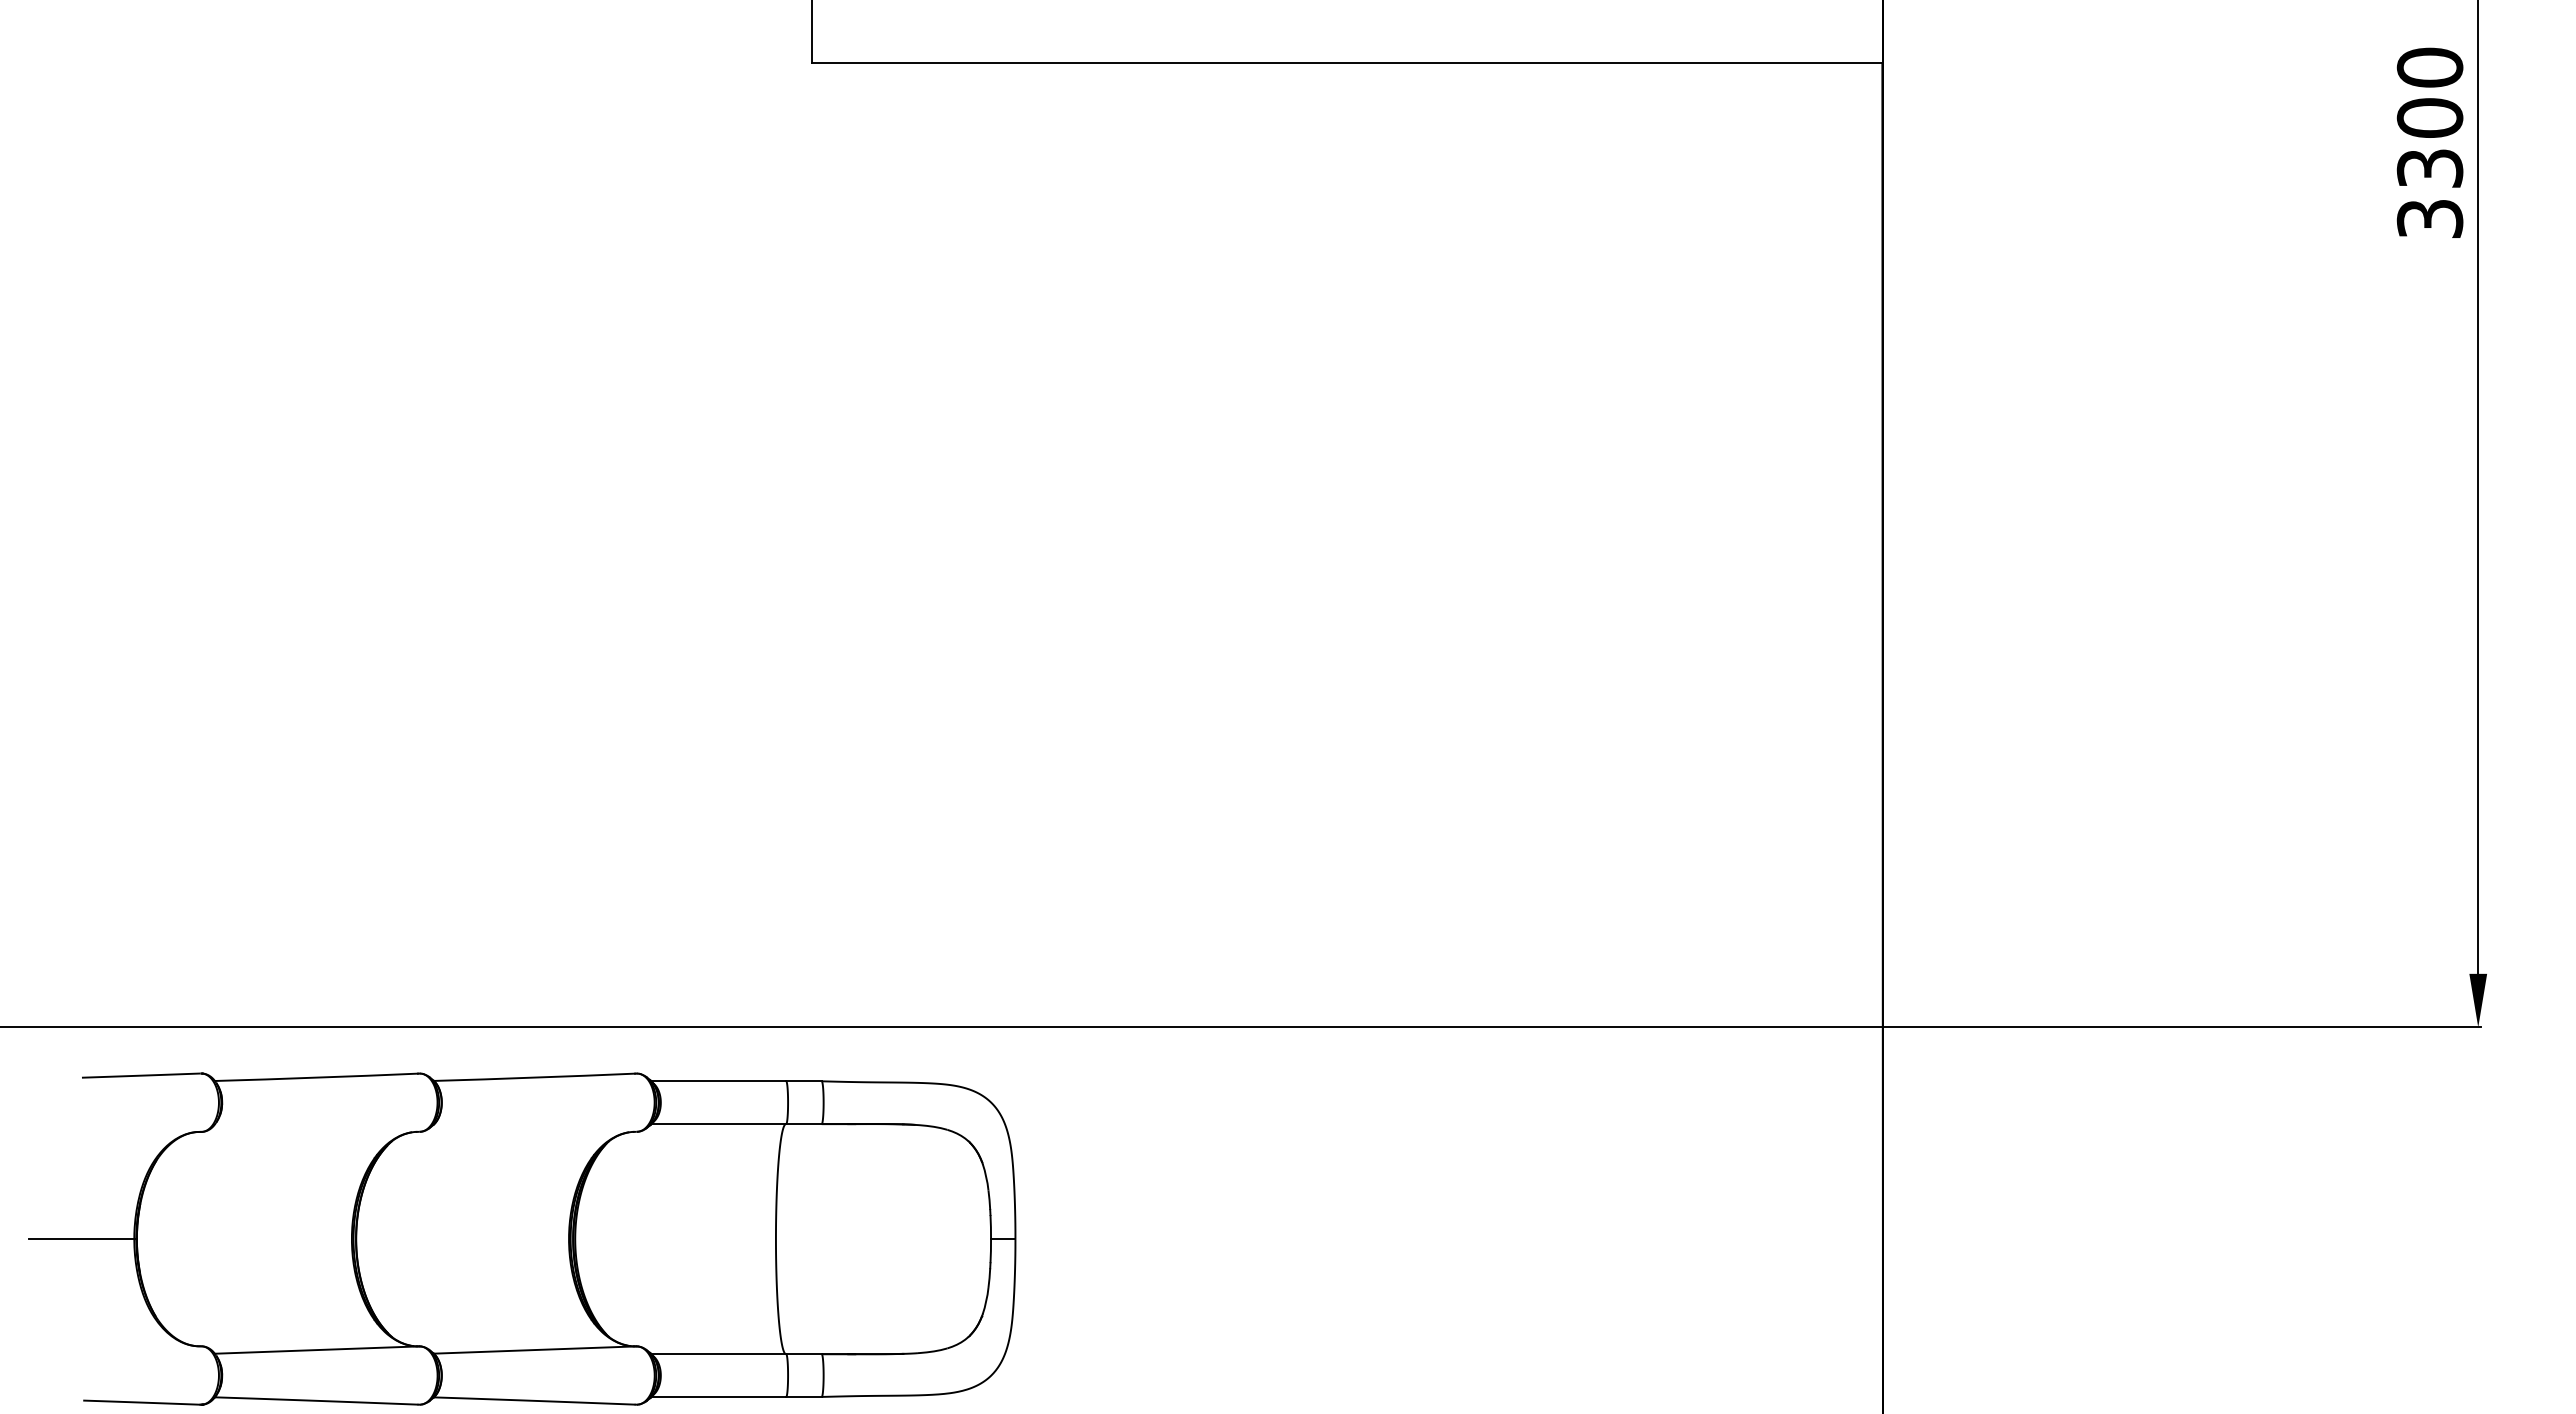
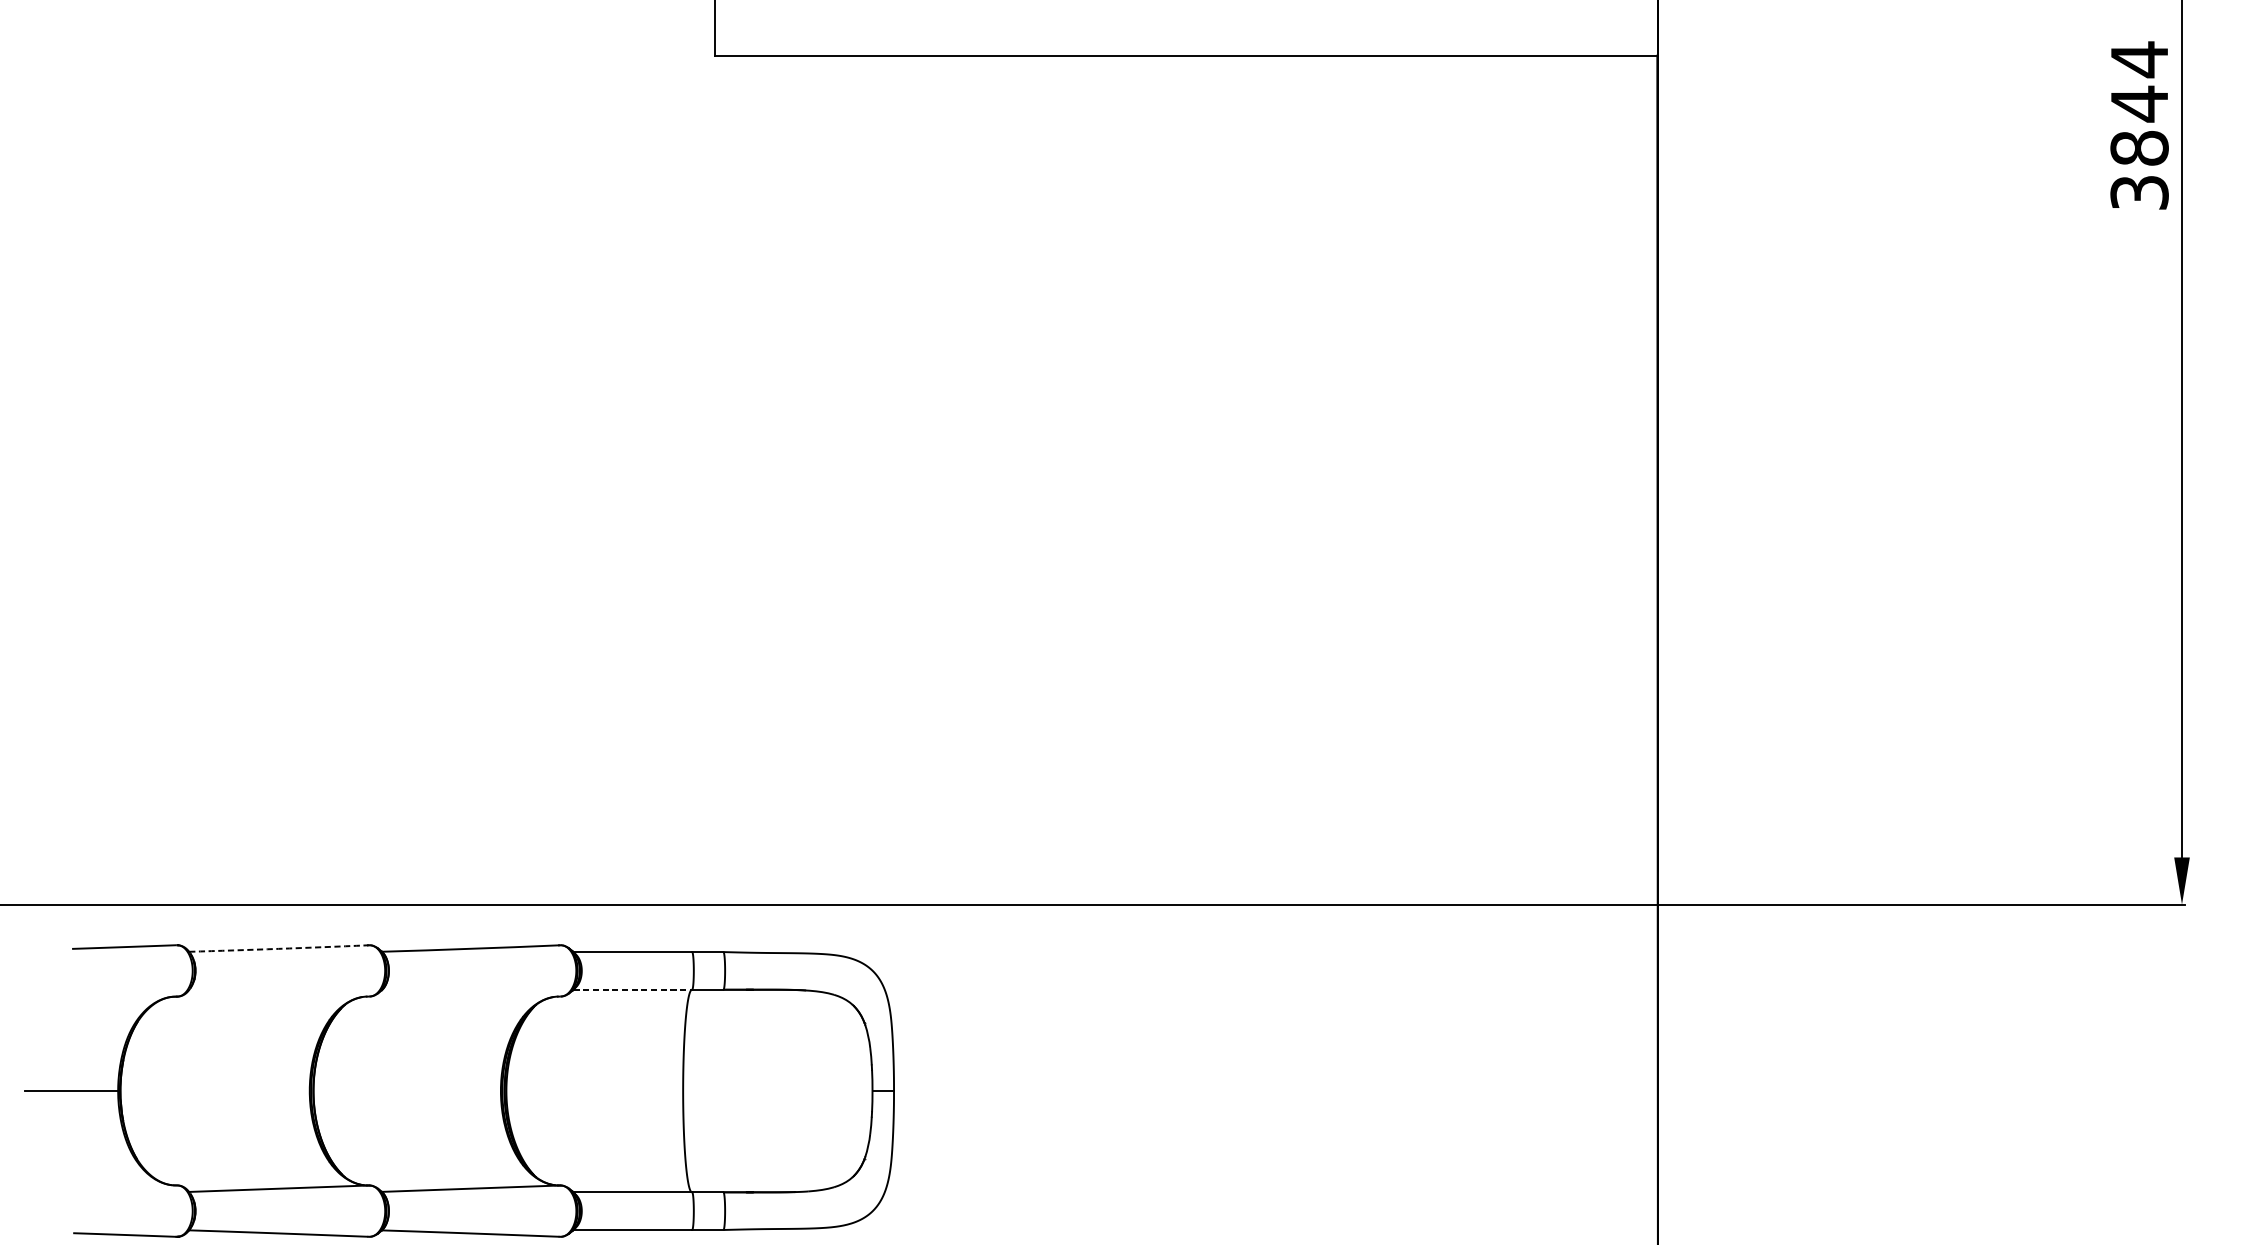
text: (2429, 117) -> (2139, 103), 3300 -> 3844
arc: (316, 1077) -> (278, 948), solid -> dashed
line: (719, 1124) -> (633, 990), solid -> dashed

